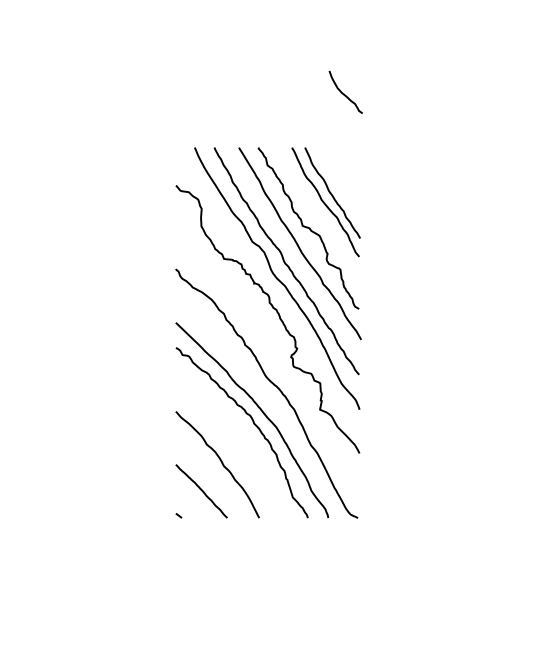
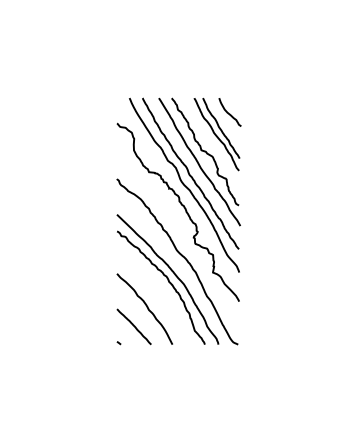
curve: (343, 92) -> (228, 112), moved

